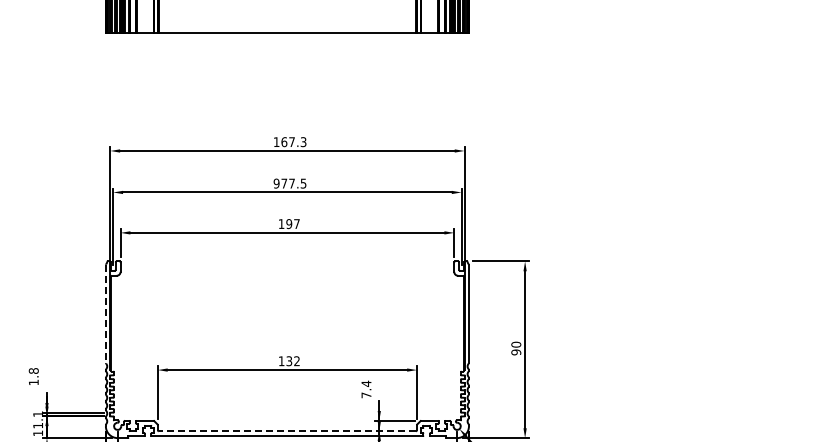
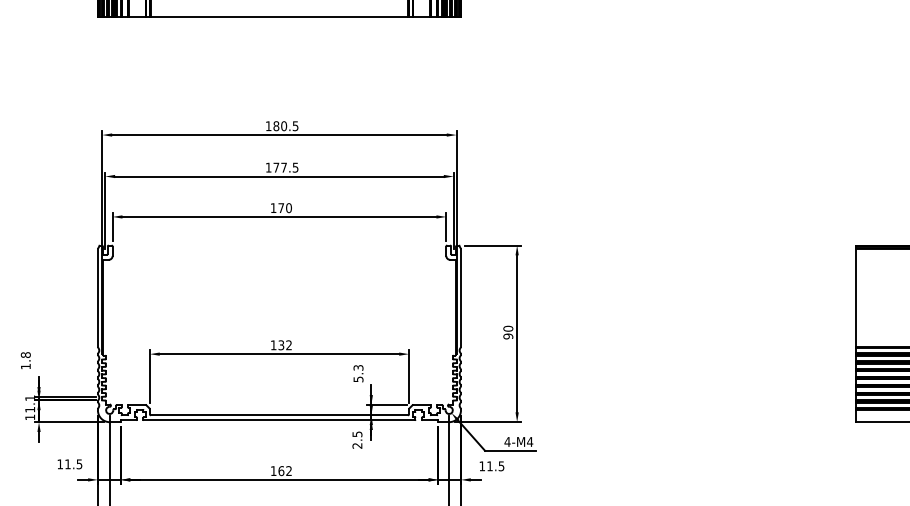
text: (293, 142) -> (285, 126), 167.3 -> 180.5
text: (276, 183) -> (268, 167), 977.5 -> 177.5
text: (292, 224) -> (284, 208), 197 -> 170
line: (105, 314) -> (97, 298), dashed -> solid
text: (366, 389) -> (358, 373), 7.4 -> 5.3
line: (287, 431) -> (279, 415), dashed -> solid

